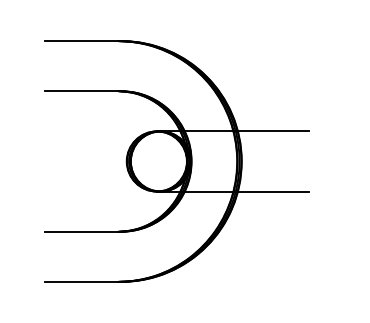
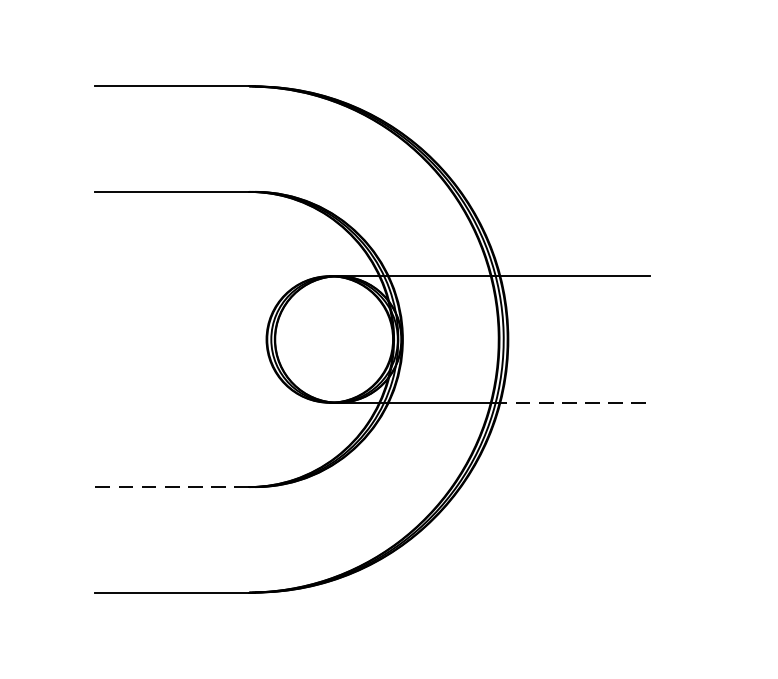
line: (272, 191) -> (572, 402), solid -> dashed
line: (81, 231) -> (171, 486), solid -> dashed

